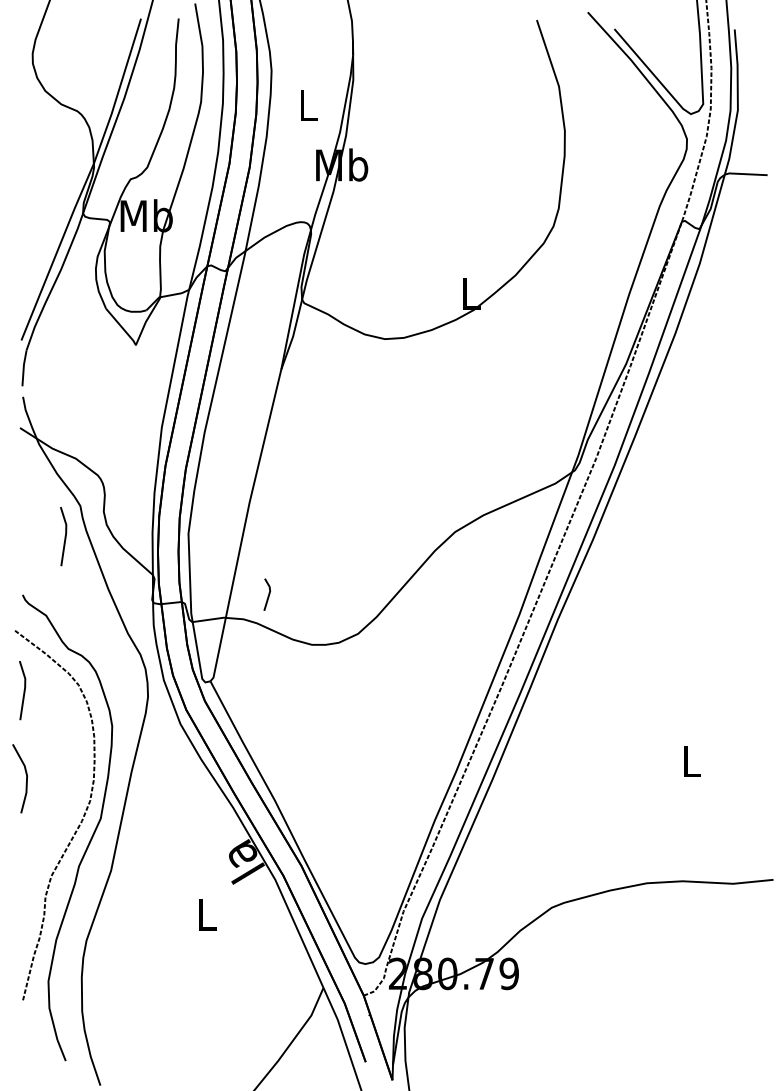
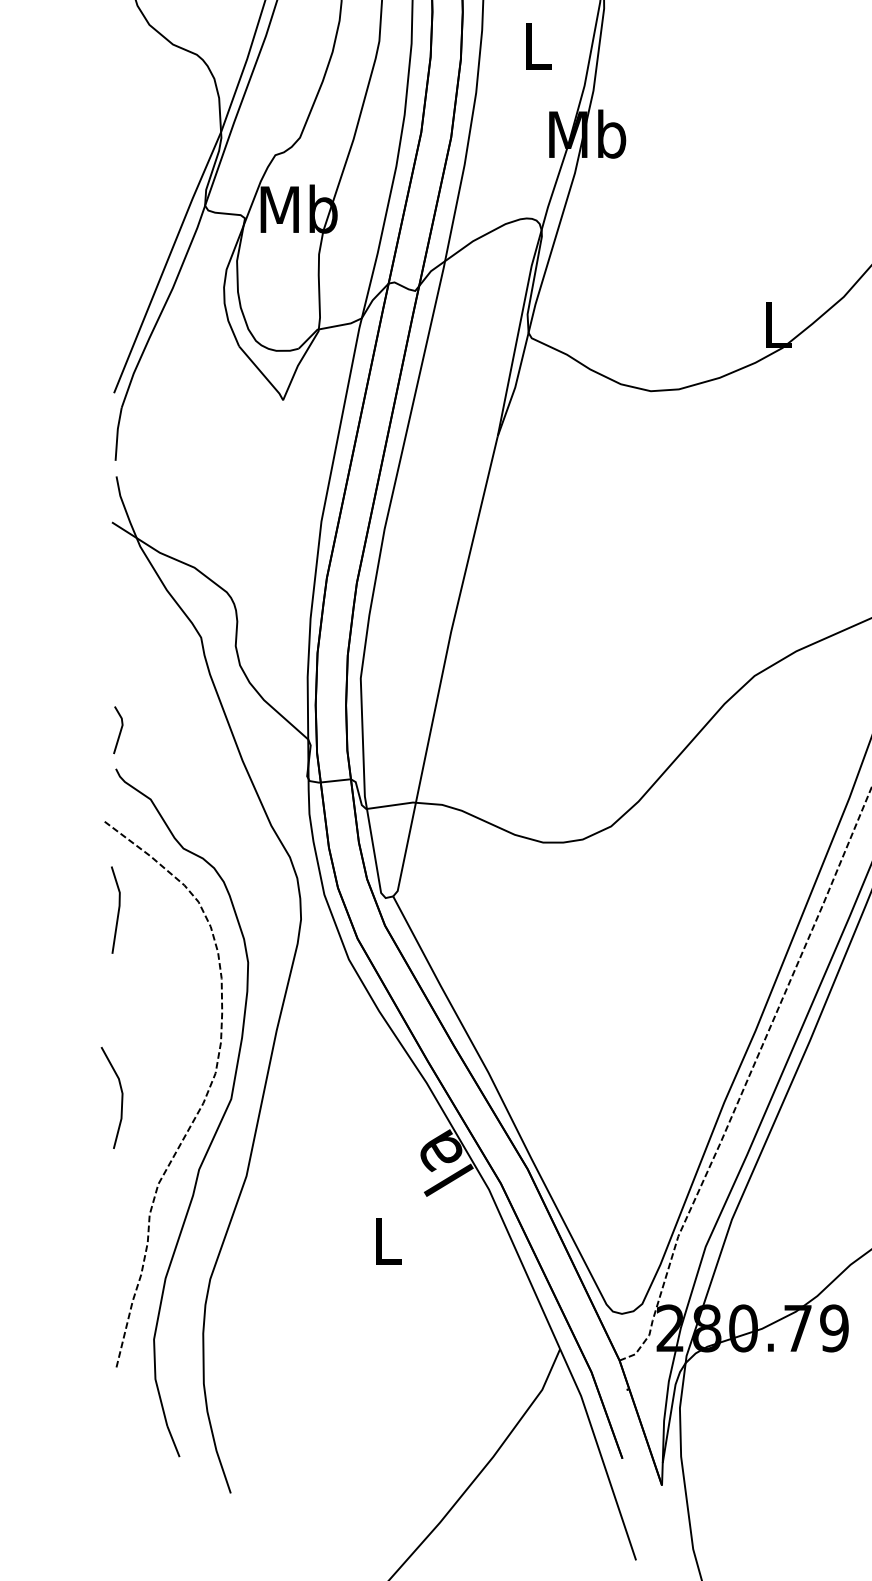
line: (64, 536) -> (177, 682), removed
line: (268, 594) -> (120, 729), moved
line: (26, 778) -> (121, 1097), moved

